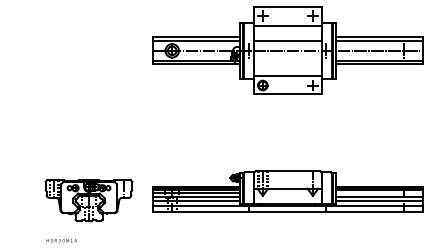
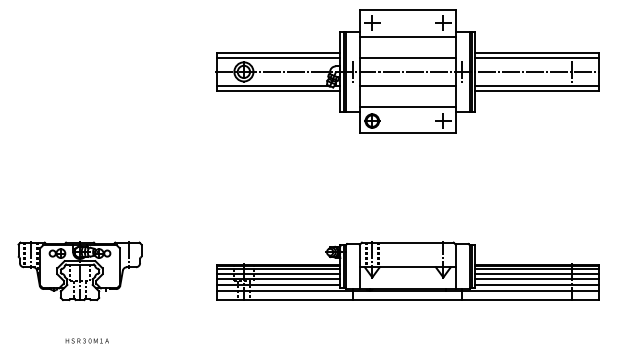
line: (287, 60) -> (407, 85), added
line: (379, 193) -> (537, 273), added
part: (88, 200) -> (79, 271), moved

